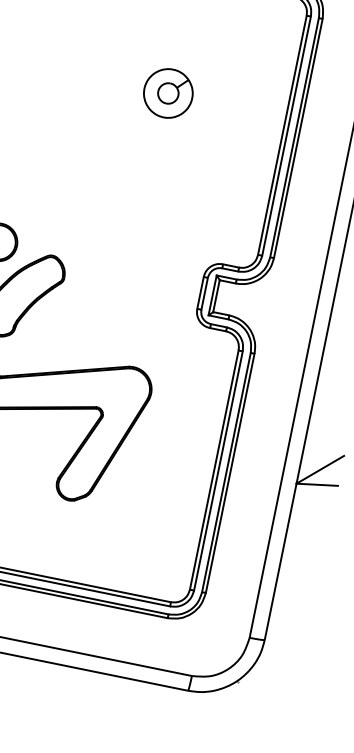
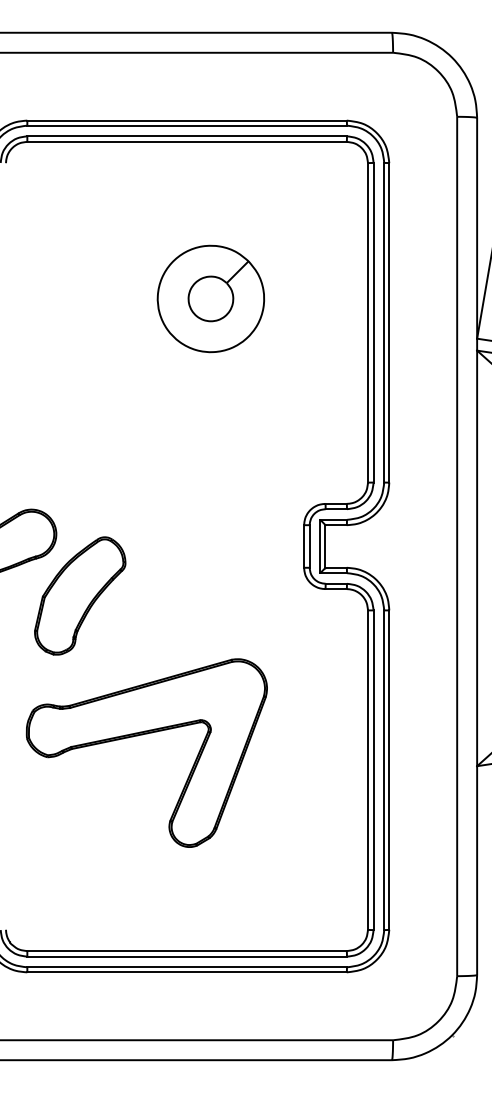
part: (168, 93) -> (210, 298), size x1.67

